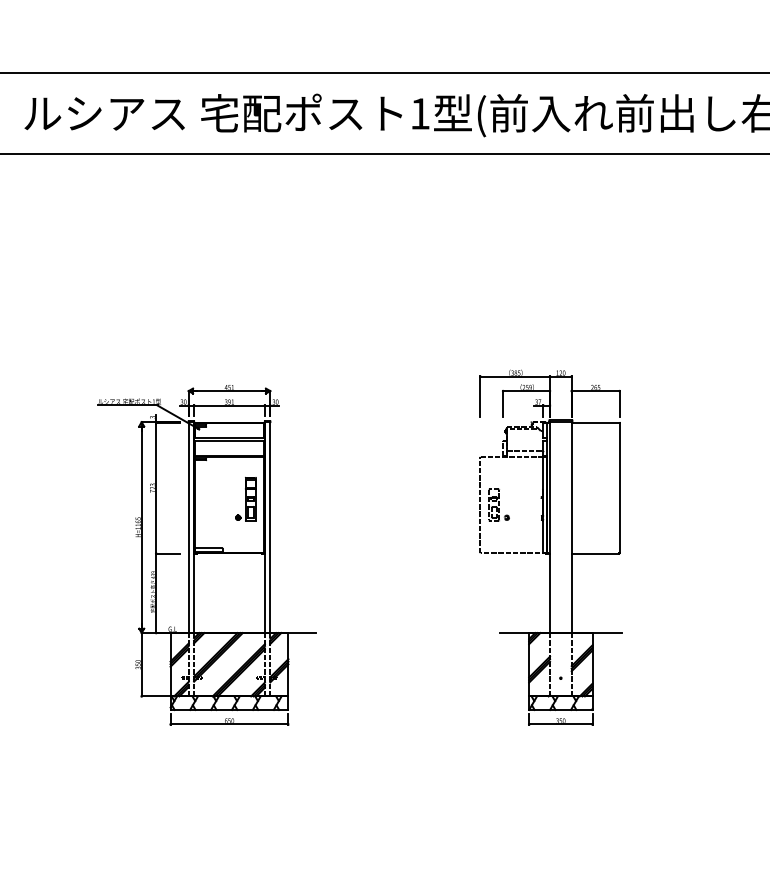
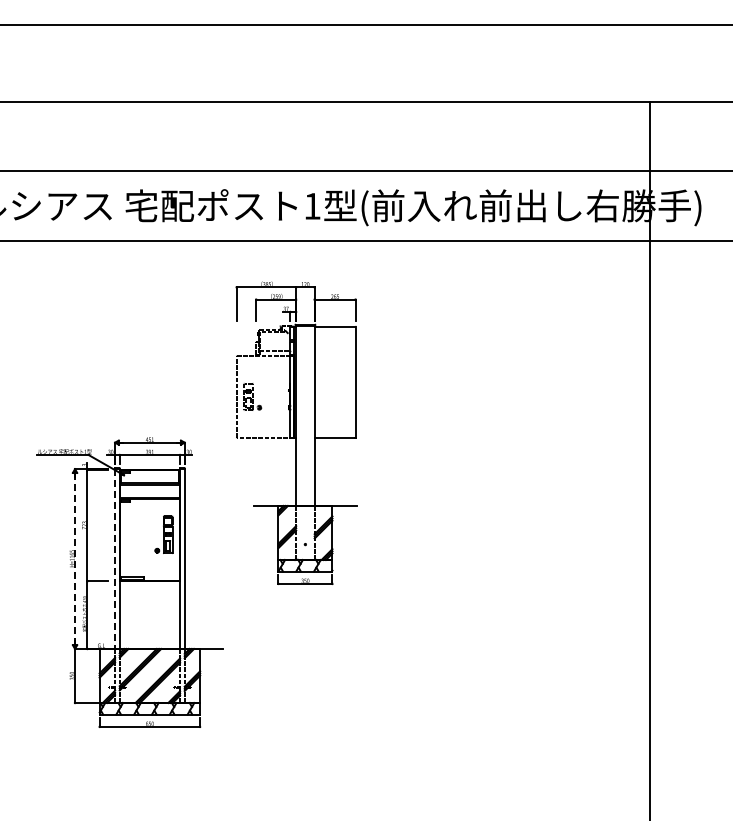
line: (142, 528) -> (75, 559), solid -> dashed
line: (189, 528) -> (115, 559), solid -> dashed
part: (550, 546) -> (296, 432), moved

